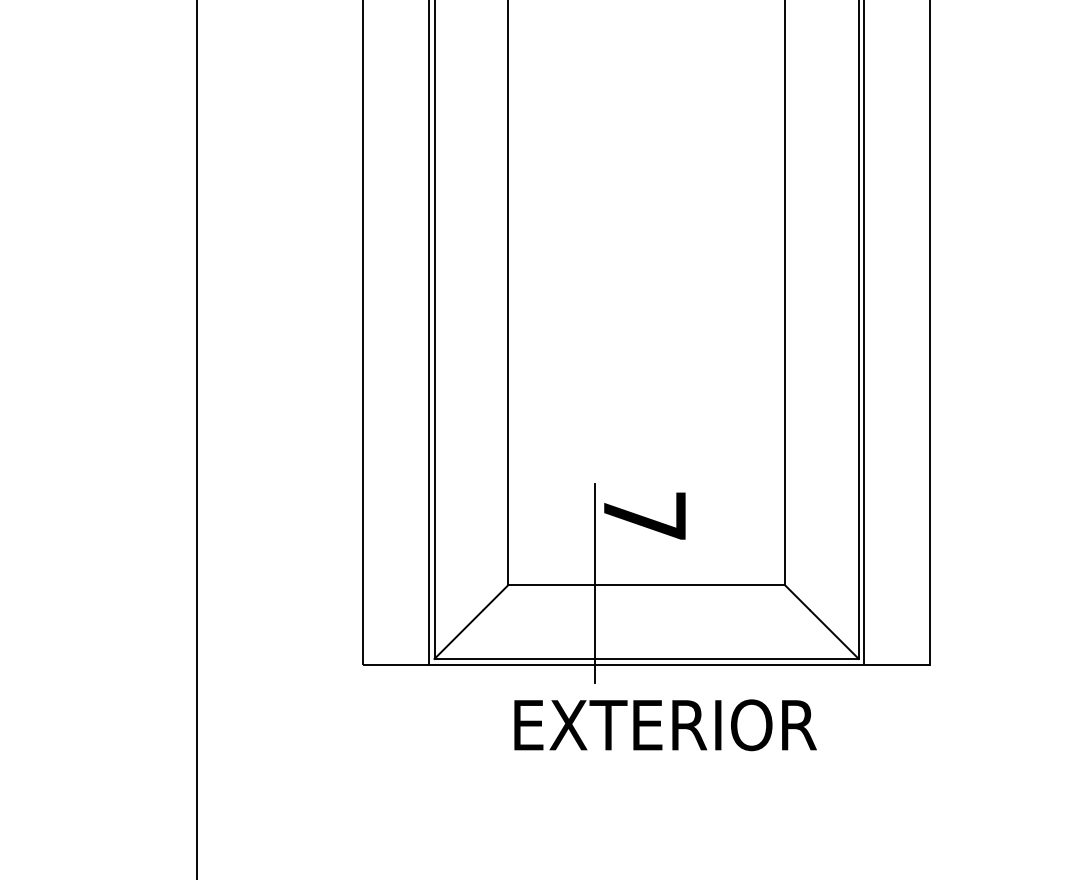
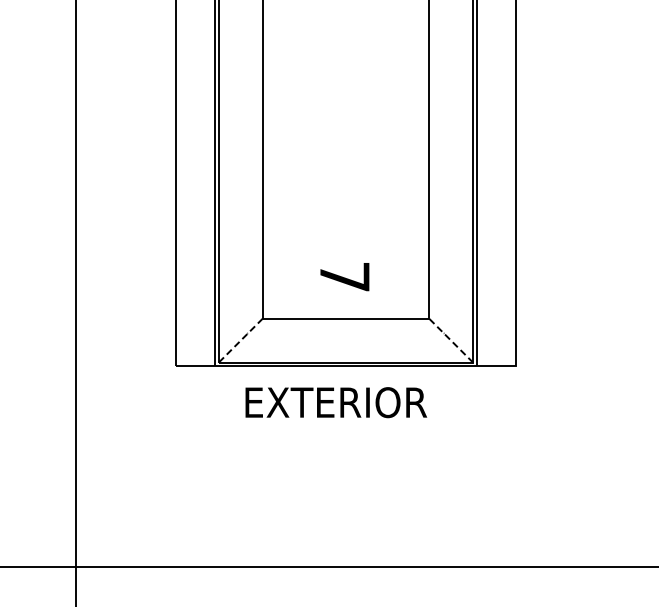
line: (594, 583) -> (314, 317), removed
line: (820, 621) -> (450, 340), solid -> dashed
line: (471, 623) -> (240, 341), solid -> dashed
text: (665, 725) -> (336, 402), moved

